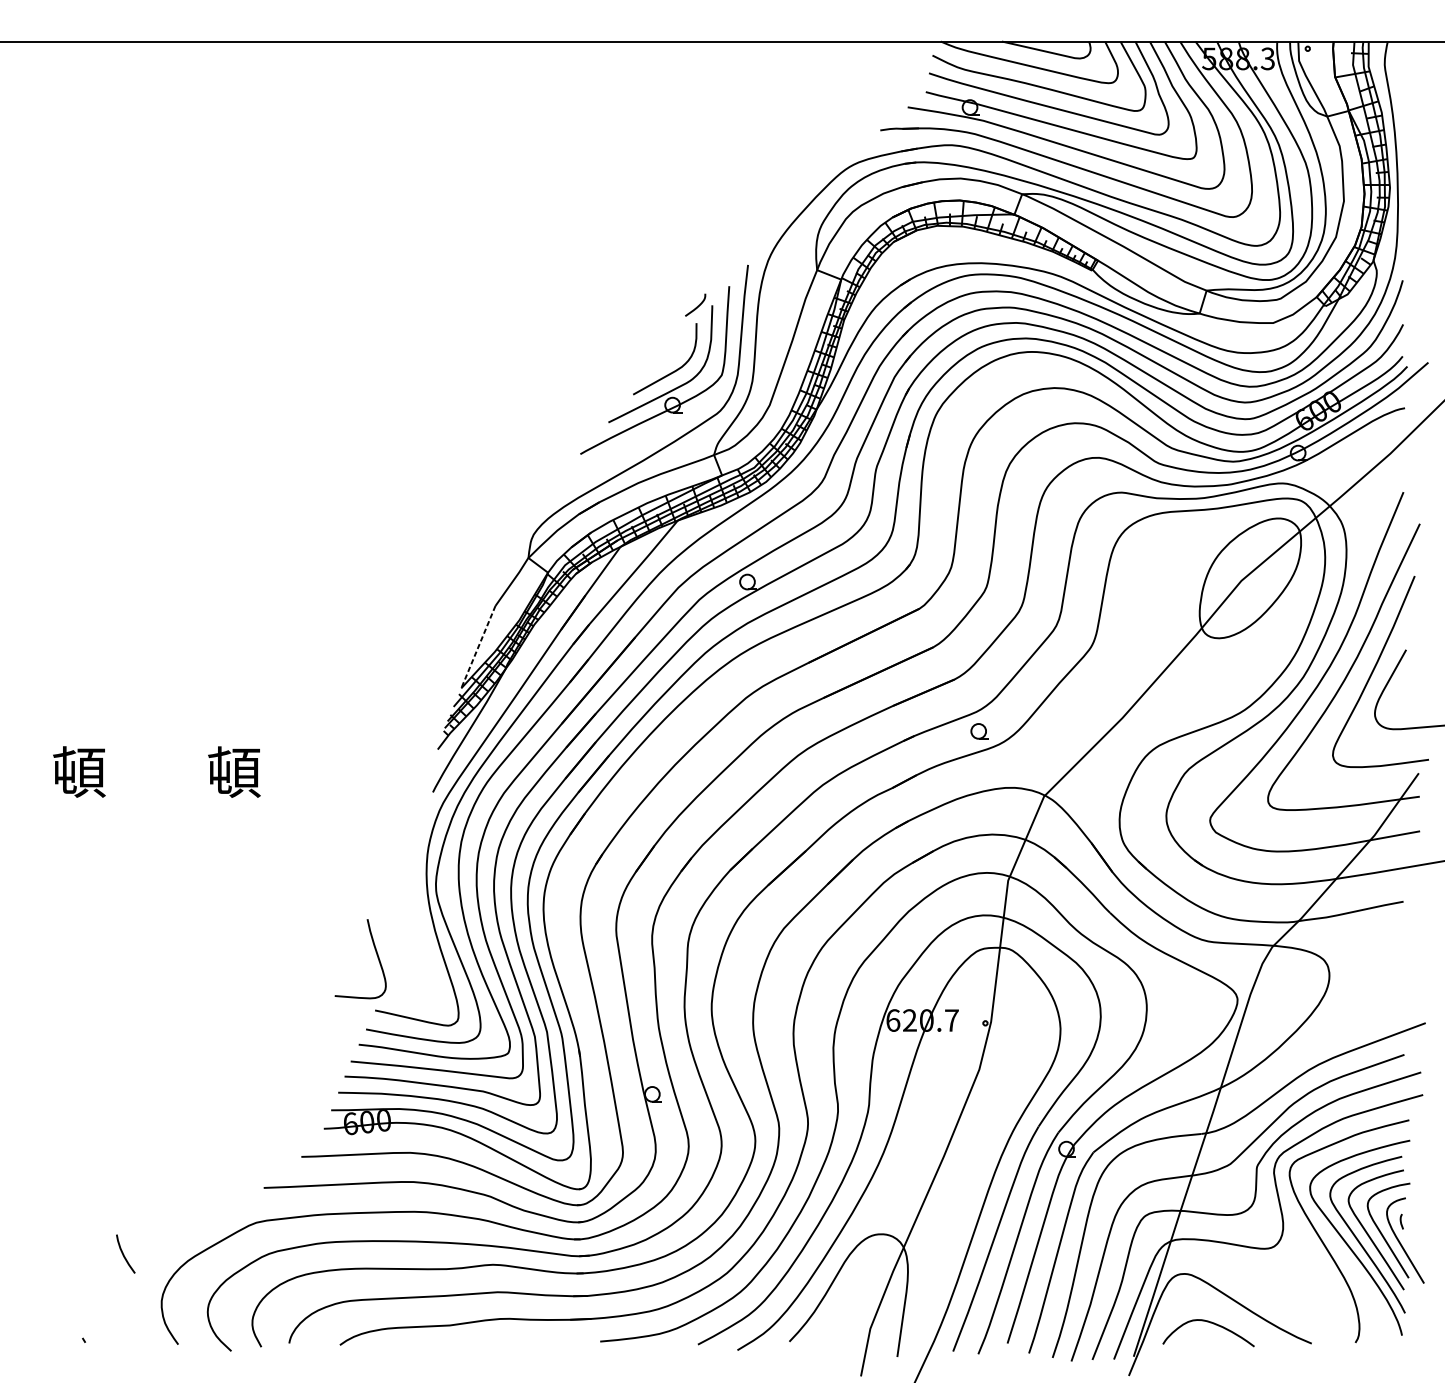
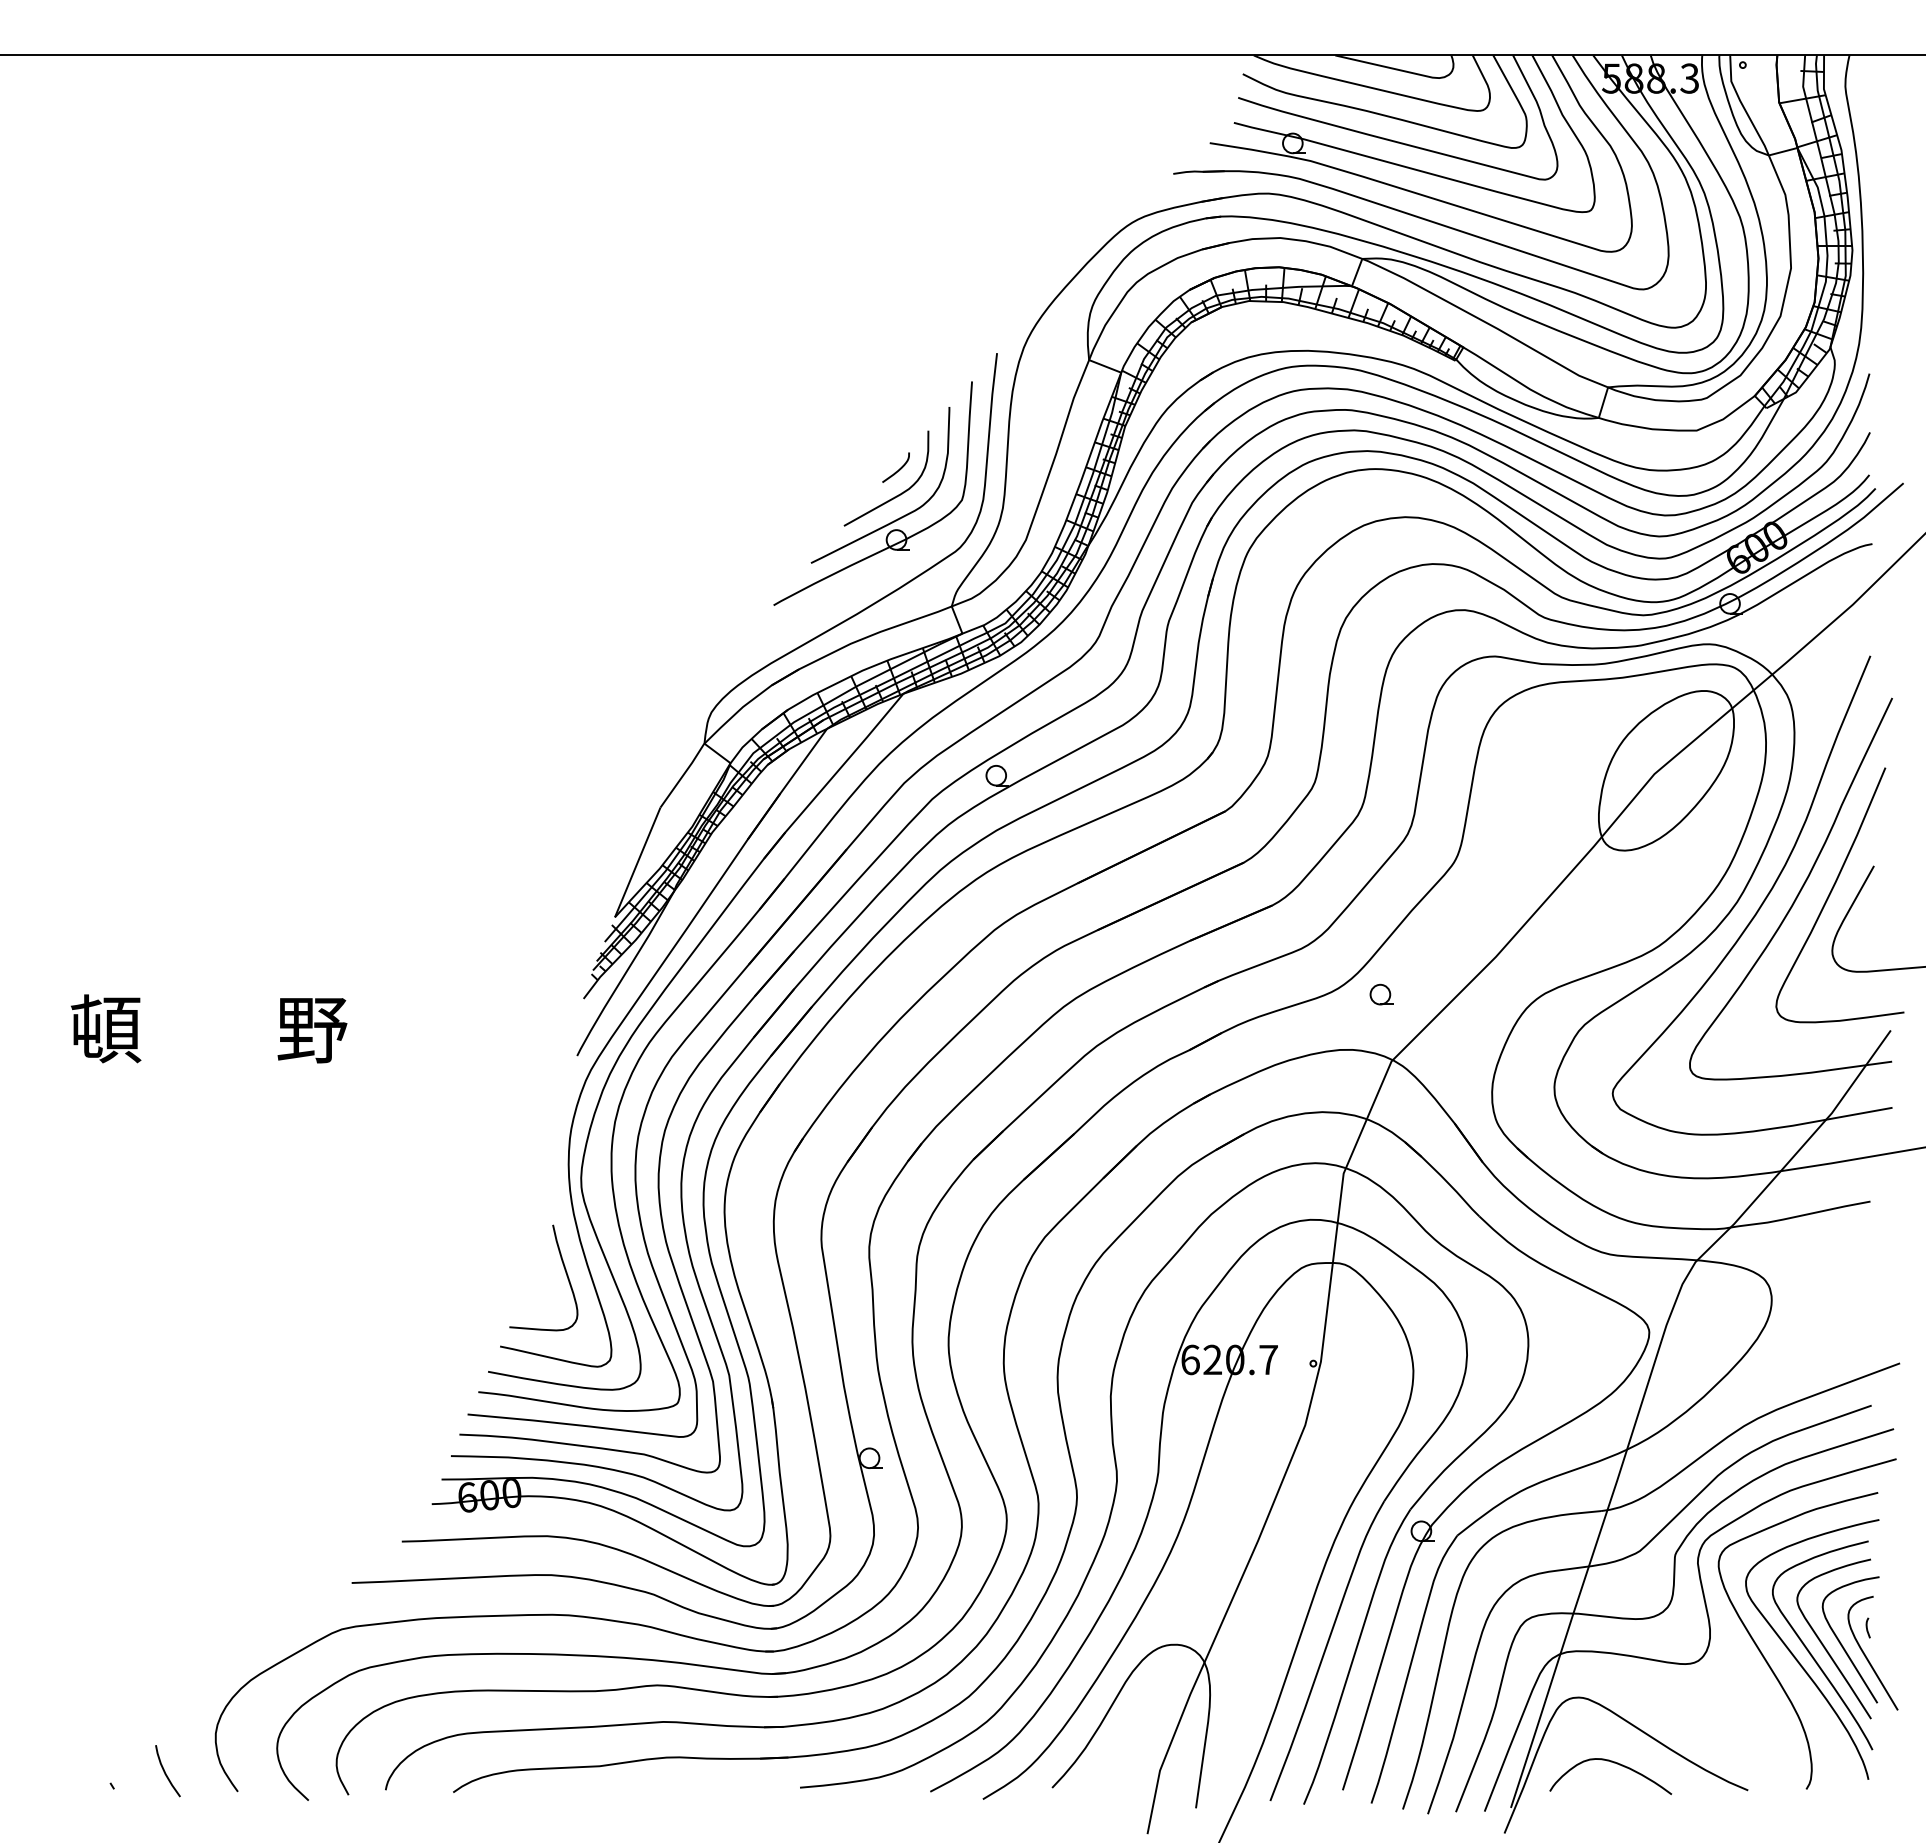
curve: (697, 306) -> (898, 469), moved
line: (478, 647) -> (637, 862), dashed -> solid
part: (979, 731) -> (1381, 994), moved
text: (234, 771) -> (312, 1028), 頓 -> 野
curve: (376, 953) -> (564, 1270), moved
curve: (123, 1254) -> (165, 1771), moved

